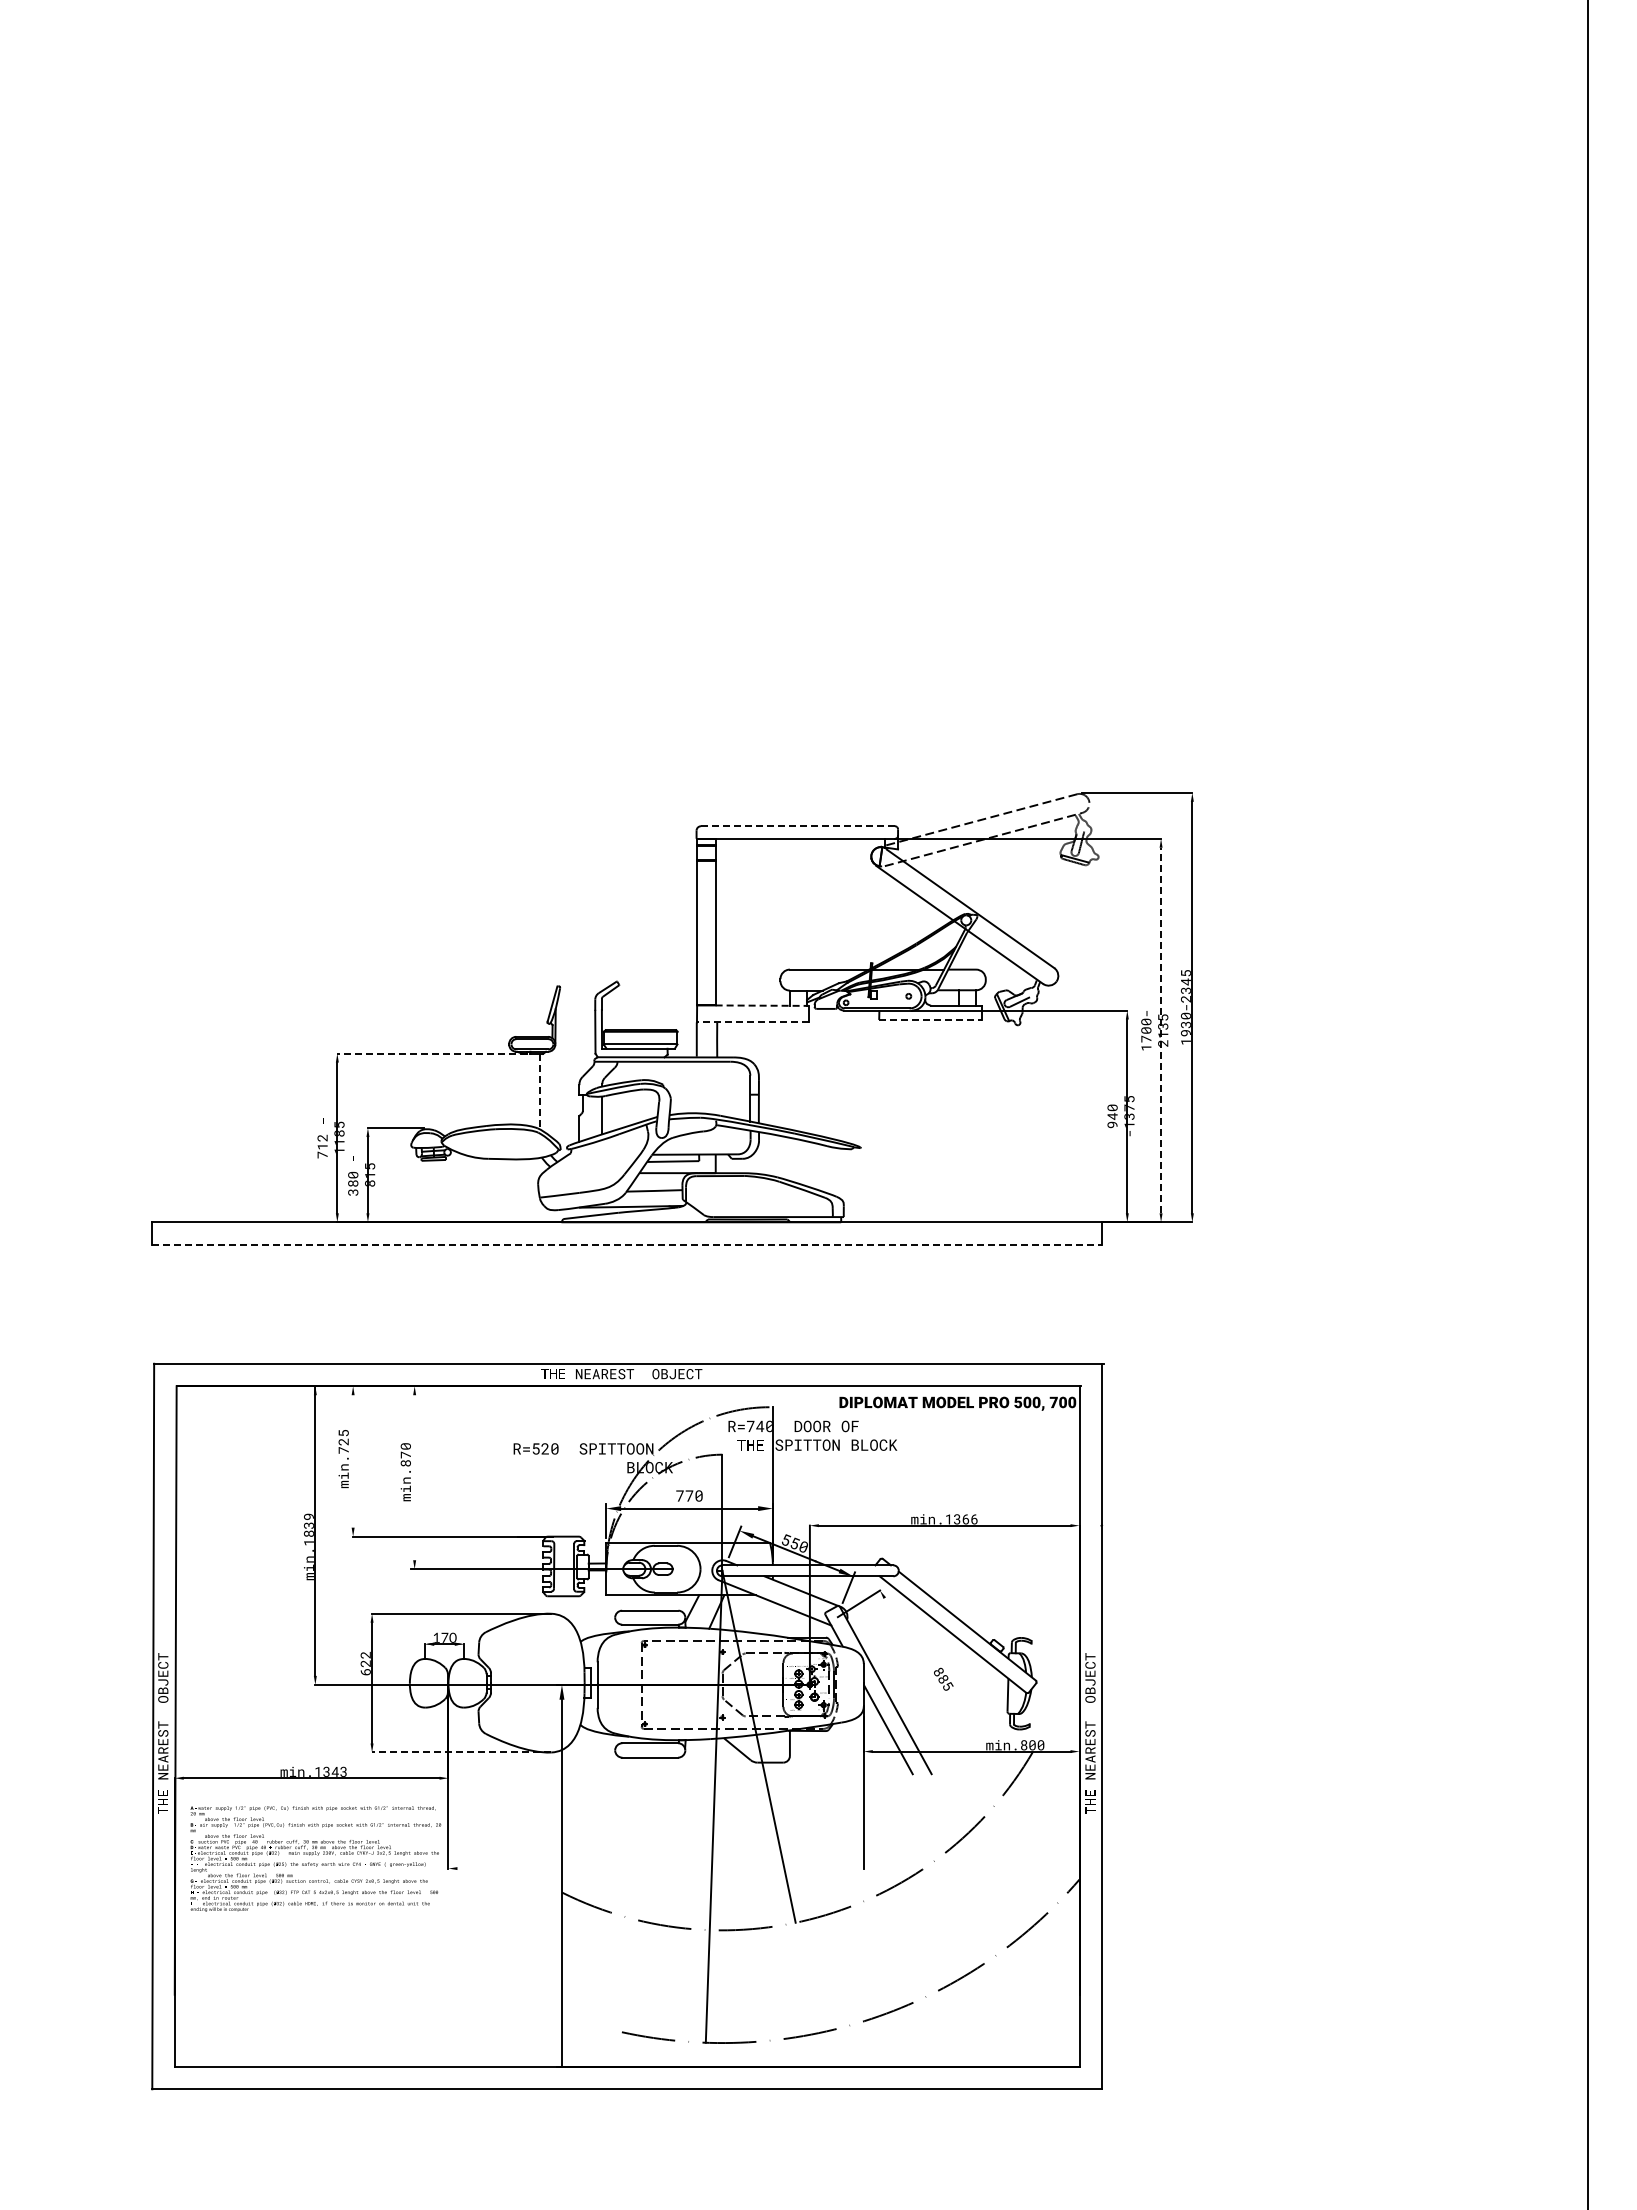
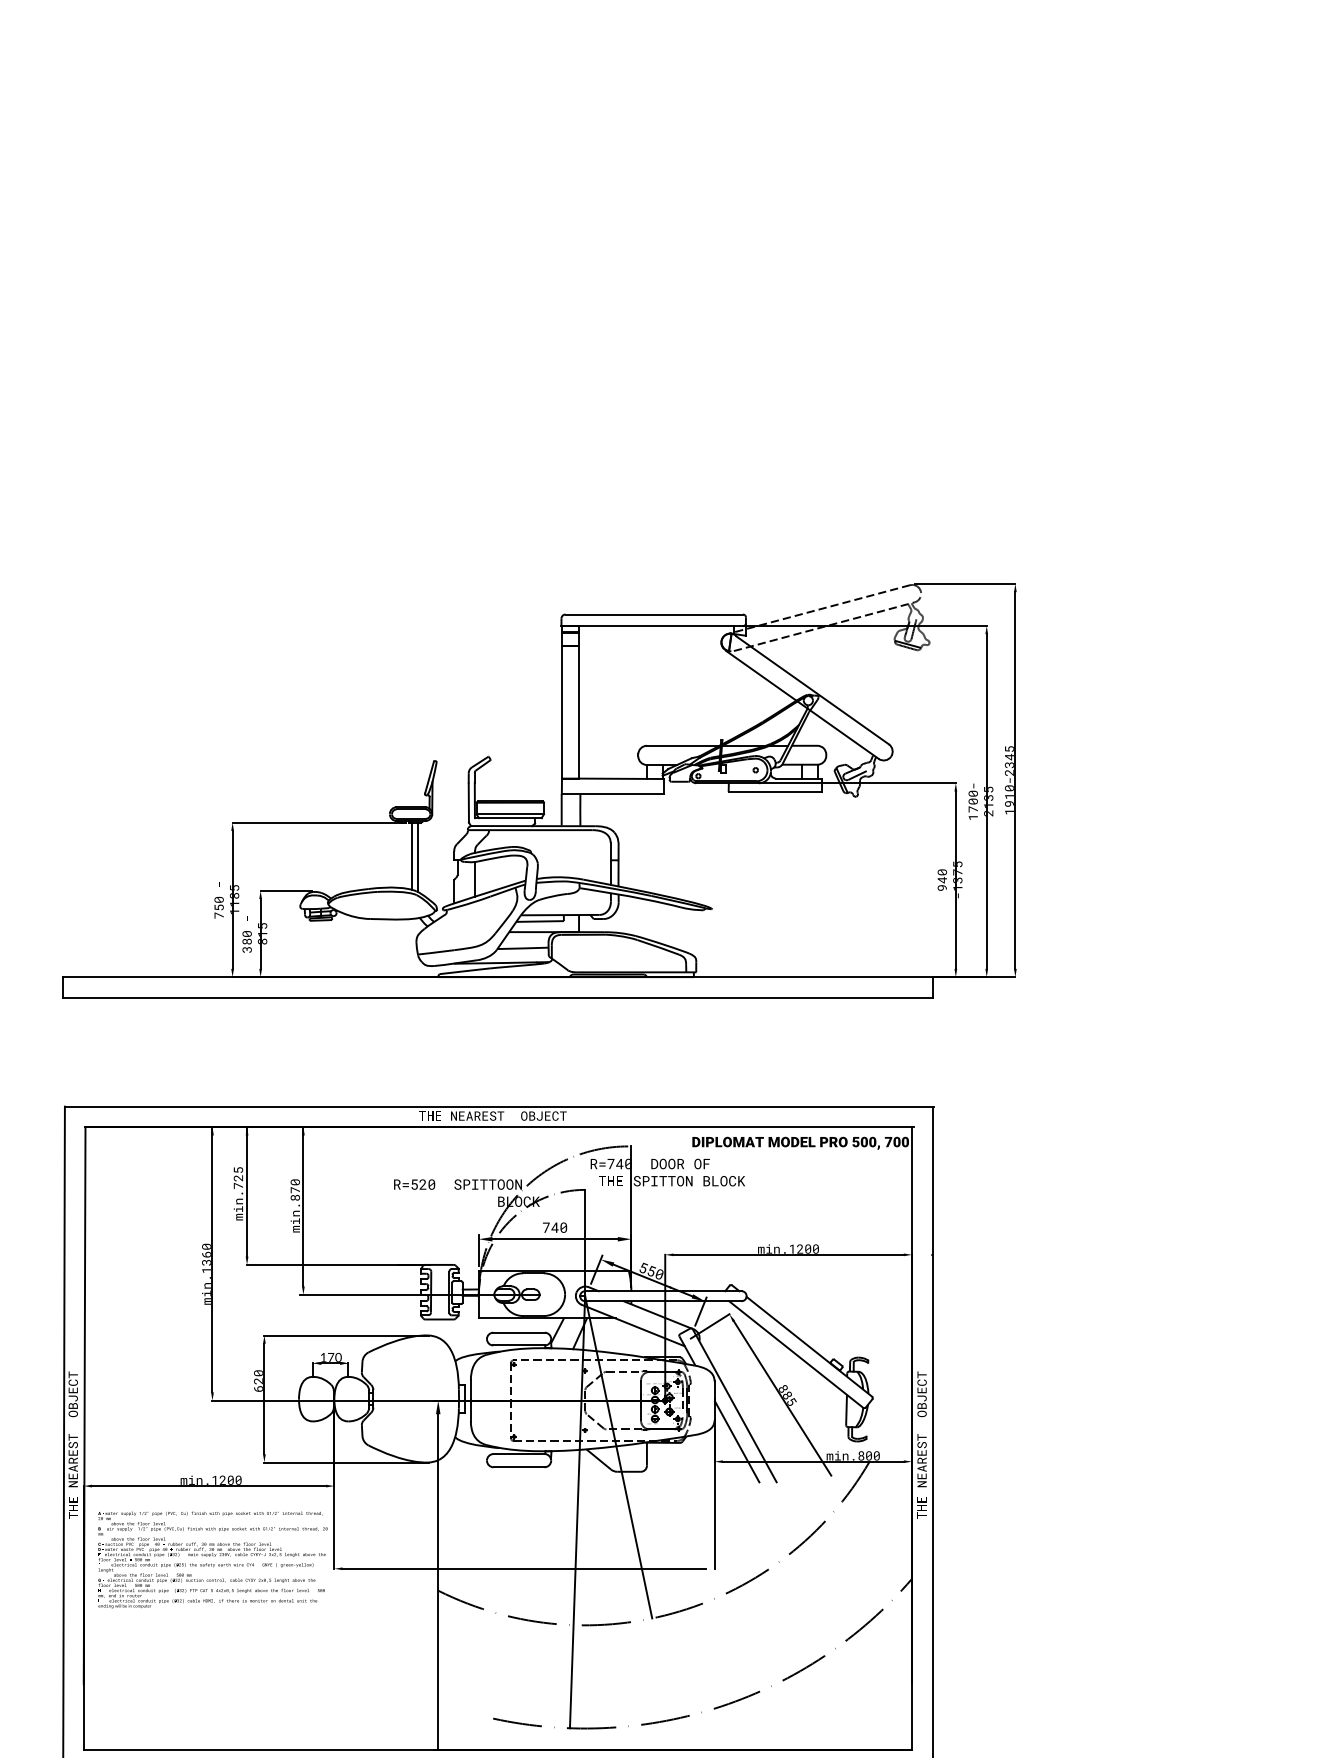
line: (797, 826) -> (653, 614), dashed -> solid
line: (762, 1005) -> (621, 778), dashed -> solid
line: (930, 1019) -> (775, 791), dashed -> solid
line: (752, 1022) -> (612, 794), dashed -> solid
text: (1185, 1024) -> (1009, 796), 1930-2345 -> 1910-2345
line: (1161, 1030) -> (987, 801), dashed -> solid
line: (432, 1053) -> (319, 822), dashed -> solid
line: (533, 1089) -> (412, 855), added
line: (540, 1092) -> (418, 858), dashed -> solid
text: (322, 1141) -> (219, 903), 712 -> 750
line: (627, 1244) -> (498, 997), dashed -> solid
line: (353, 1456) -> (247, 1191), added
line: (414, 1473) -> (303, 1207), added
text: (689, 1495) -> (555, 1227), 770 -> 740
text: (965, 1519) -> (807, 1249), min.1366 -> min.1200
text: (308, 1525) -> (206, 1254), min.1839 -> min.1360
text: (365, 1654) -> (258, 1372), 622 -> 620
line: (937, 1682) -> (782, 1398), added
line: (461, 1752) -> (346, 1462), dashed -> solid
text: (335, 1771) -> (230, 1479), min.1343 -> min.1200
line: (655, 1868) -> (523, 1568), added

